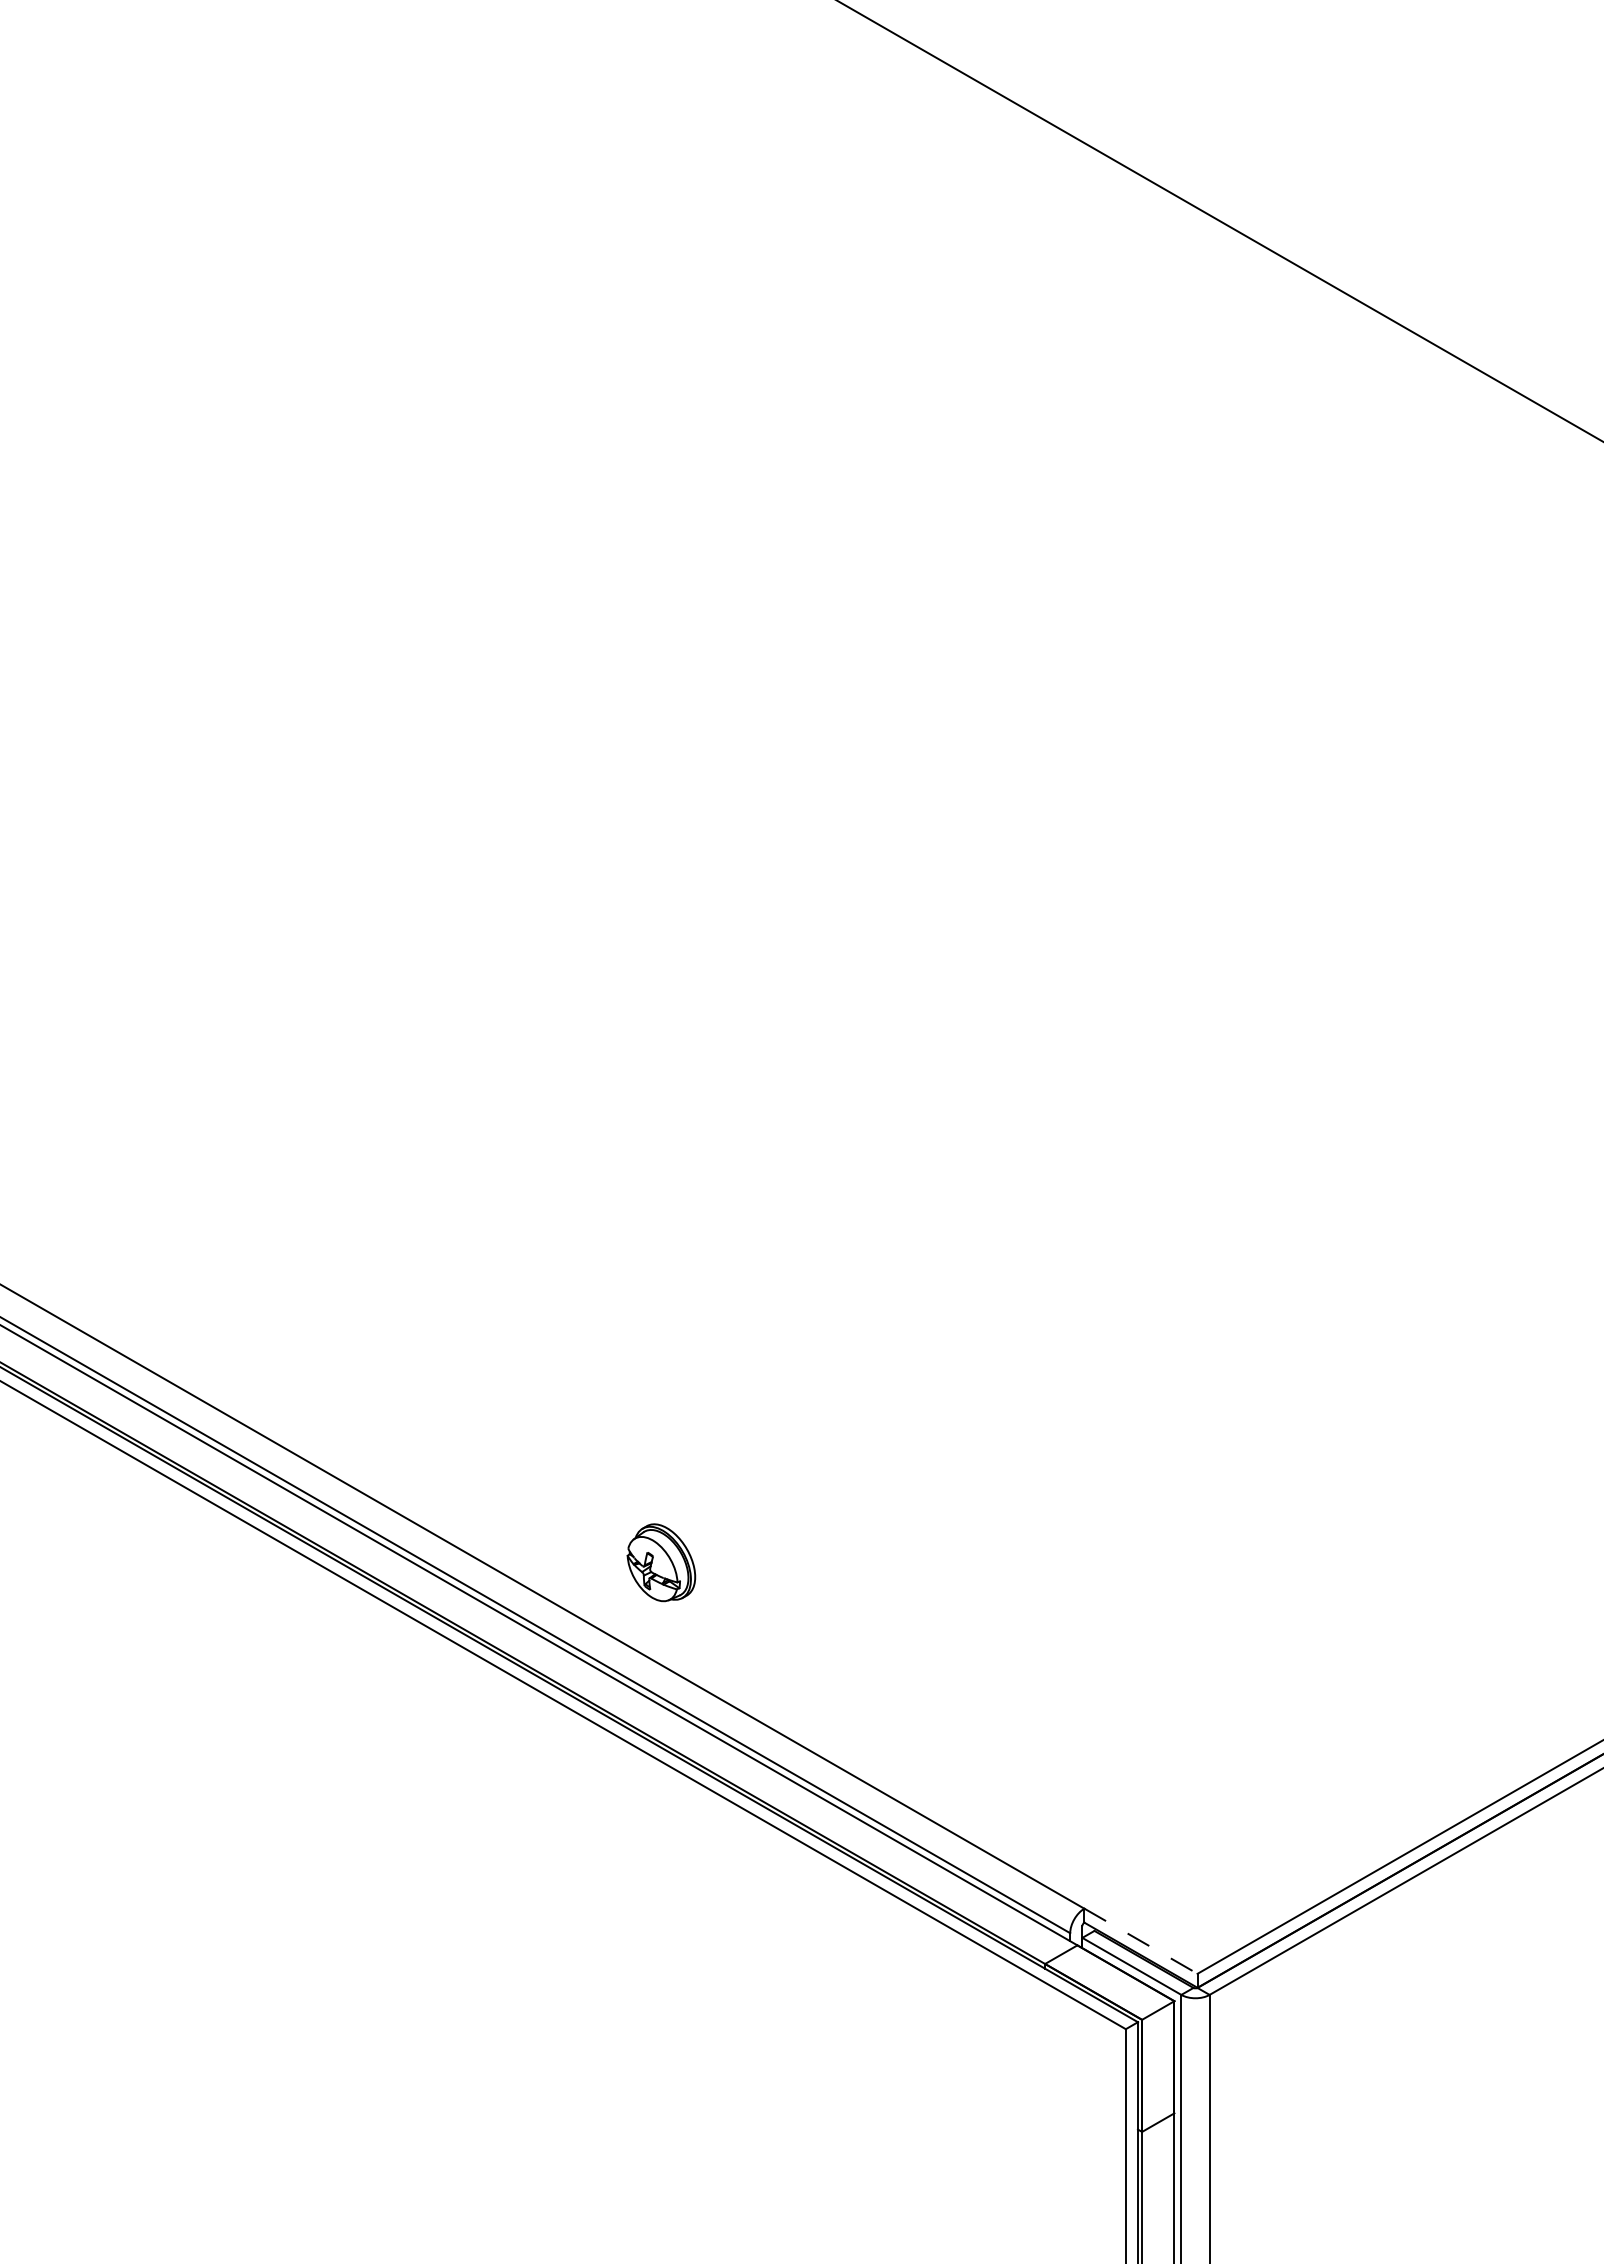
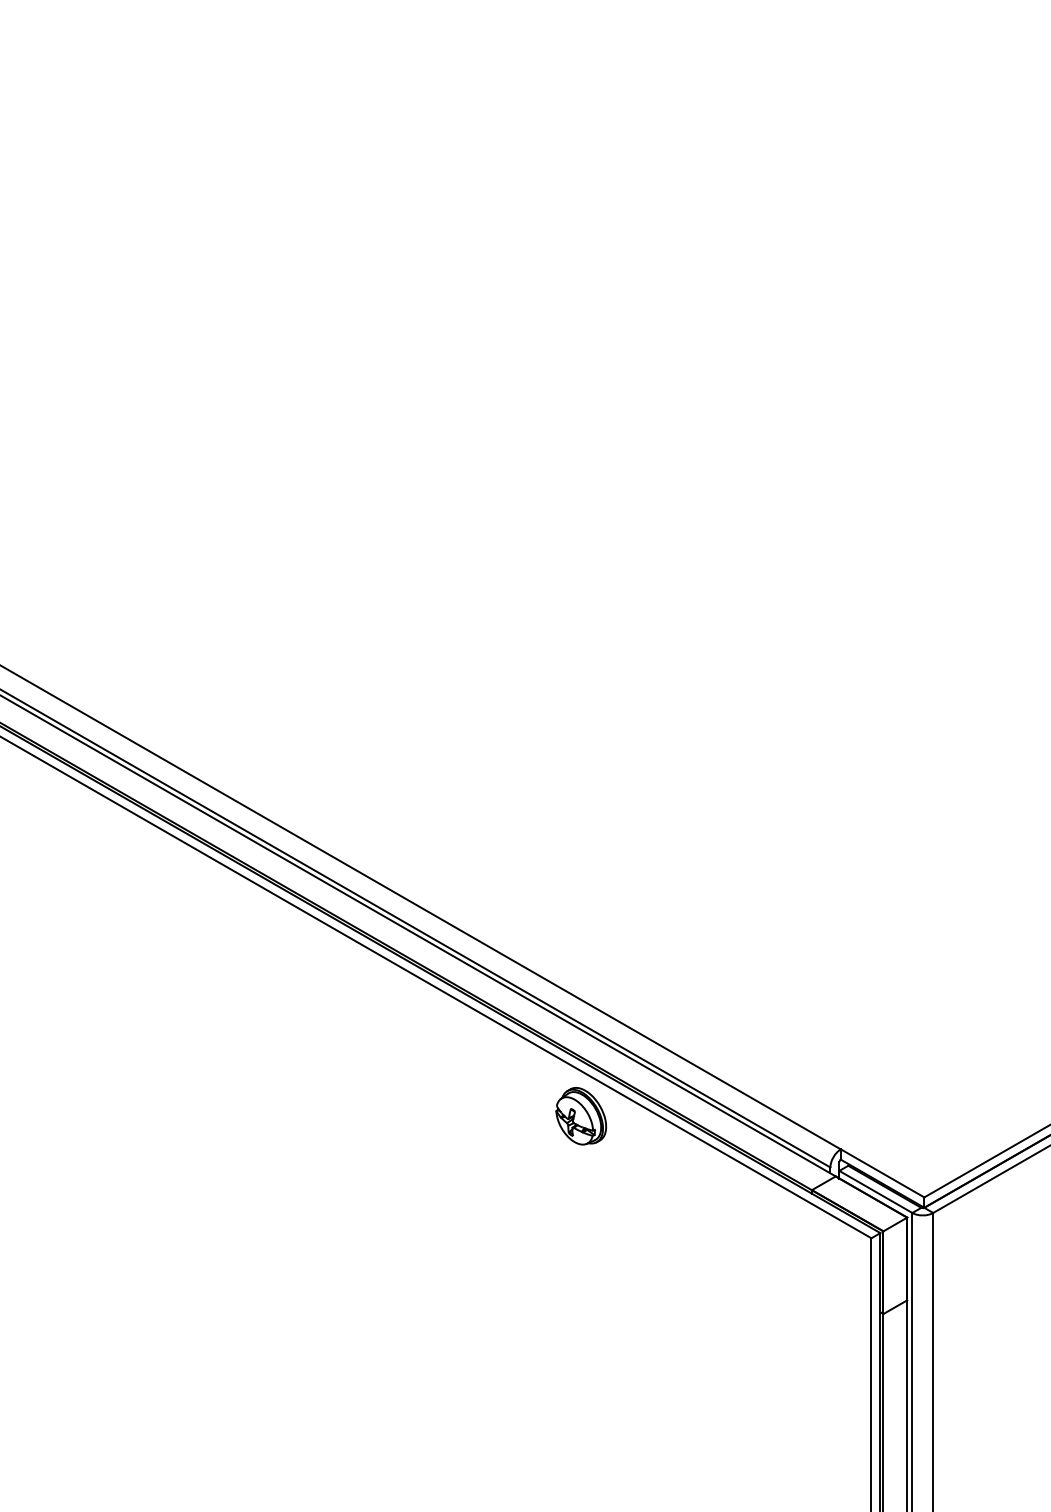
part: (661, 1562) -> (581, 1116), moved
line: (1141, 1941) -> (882, 1173), dashed -> solid

